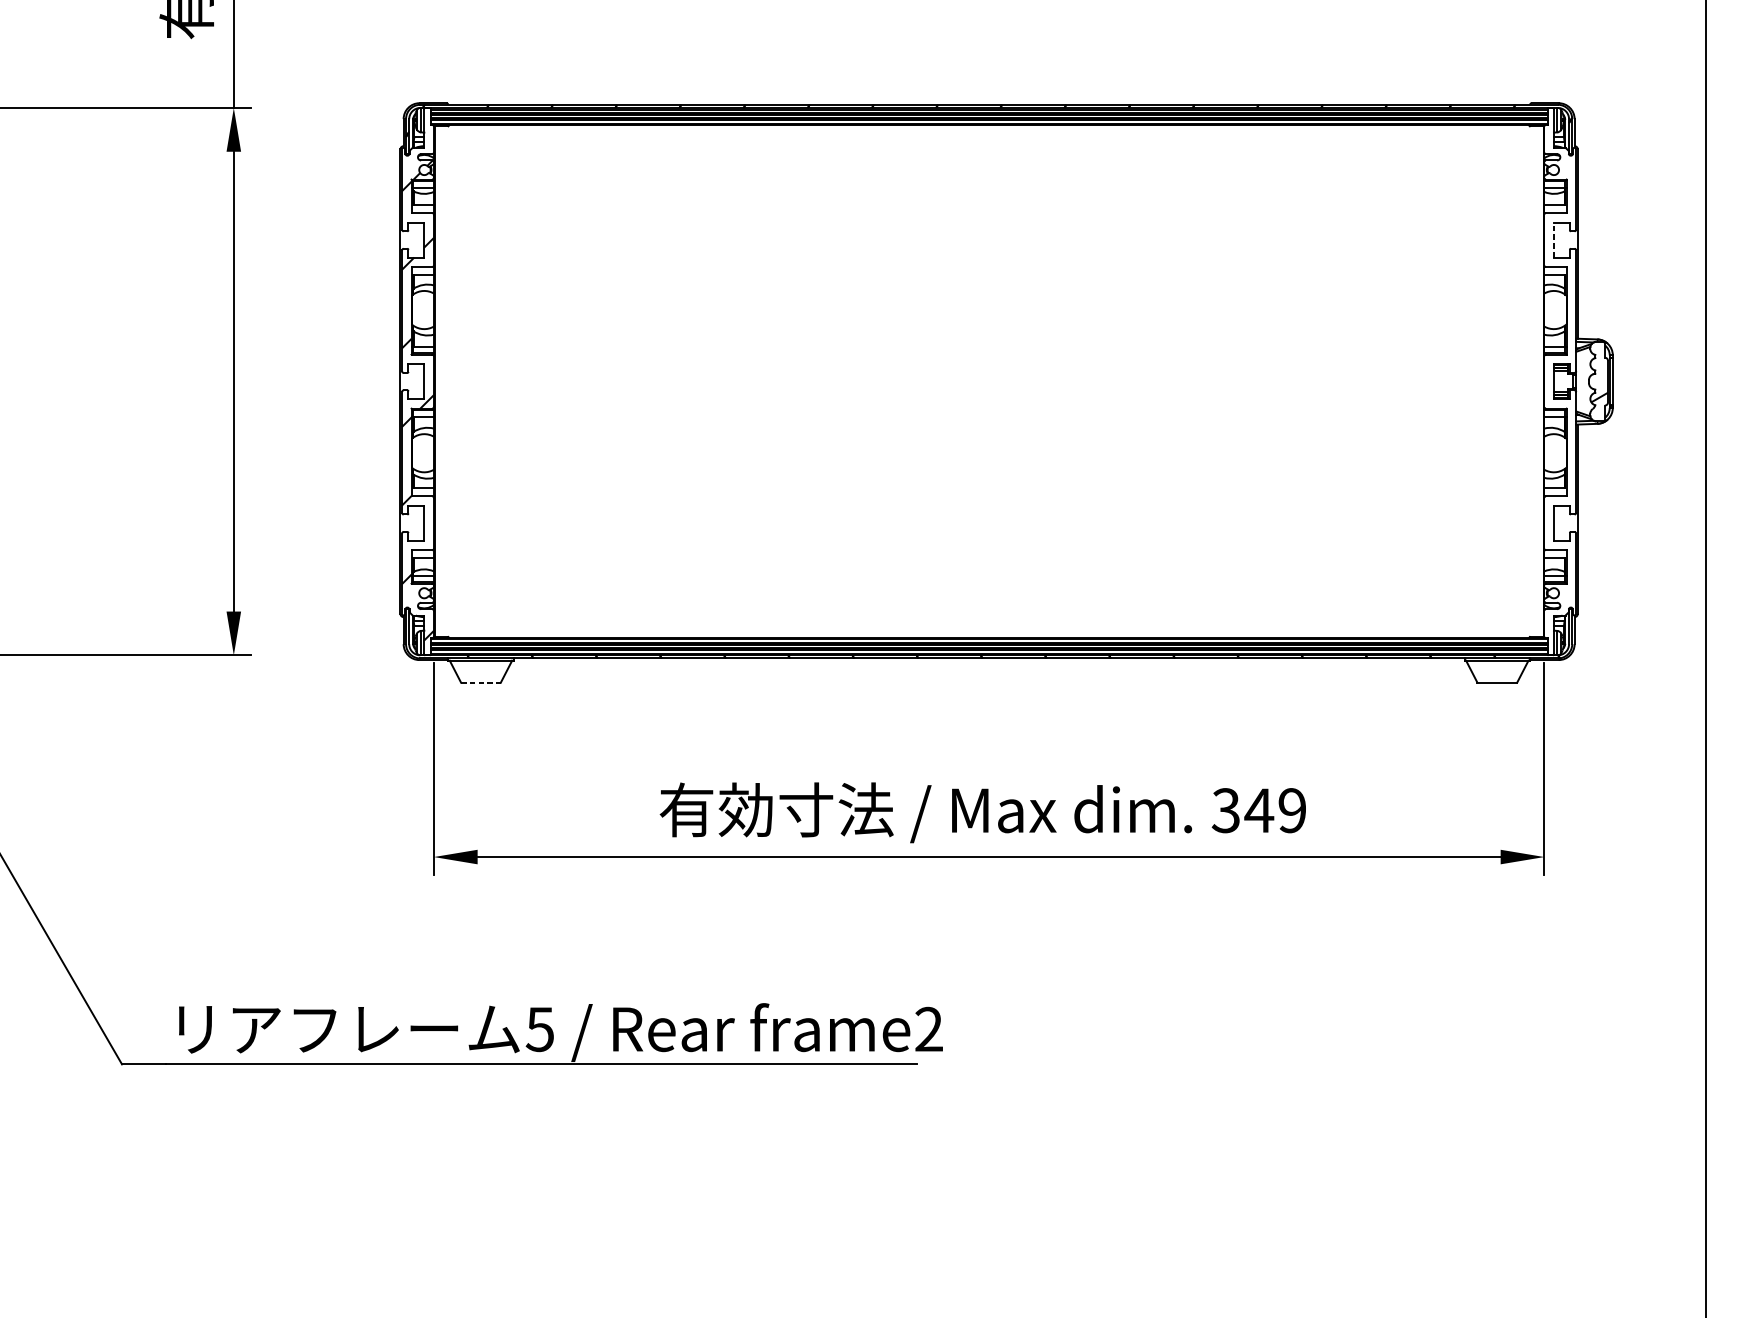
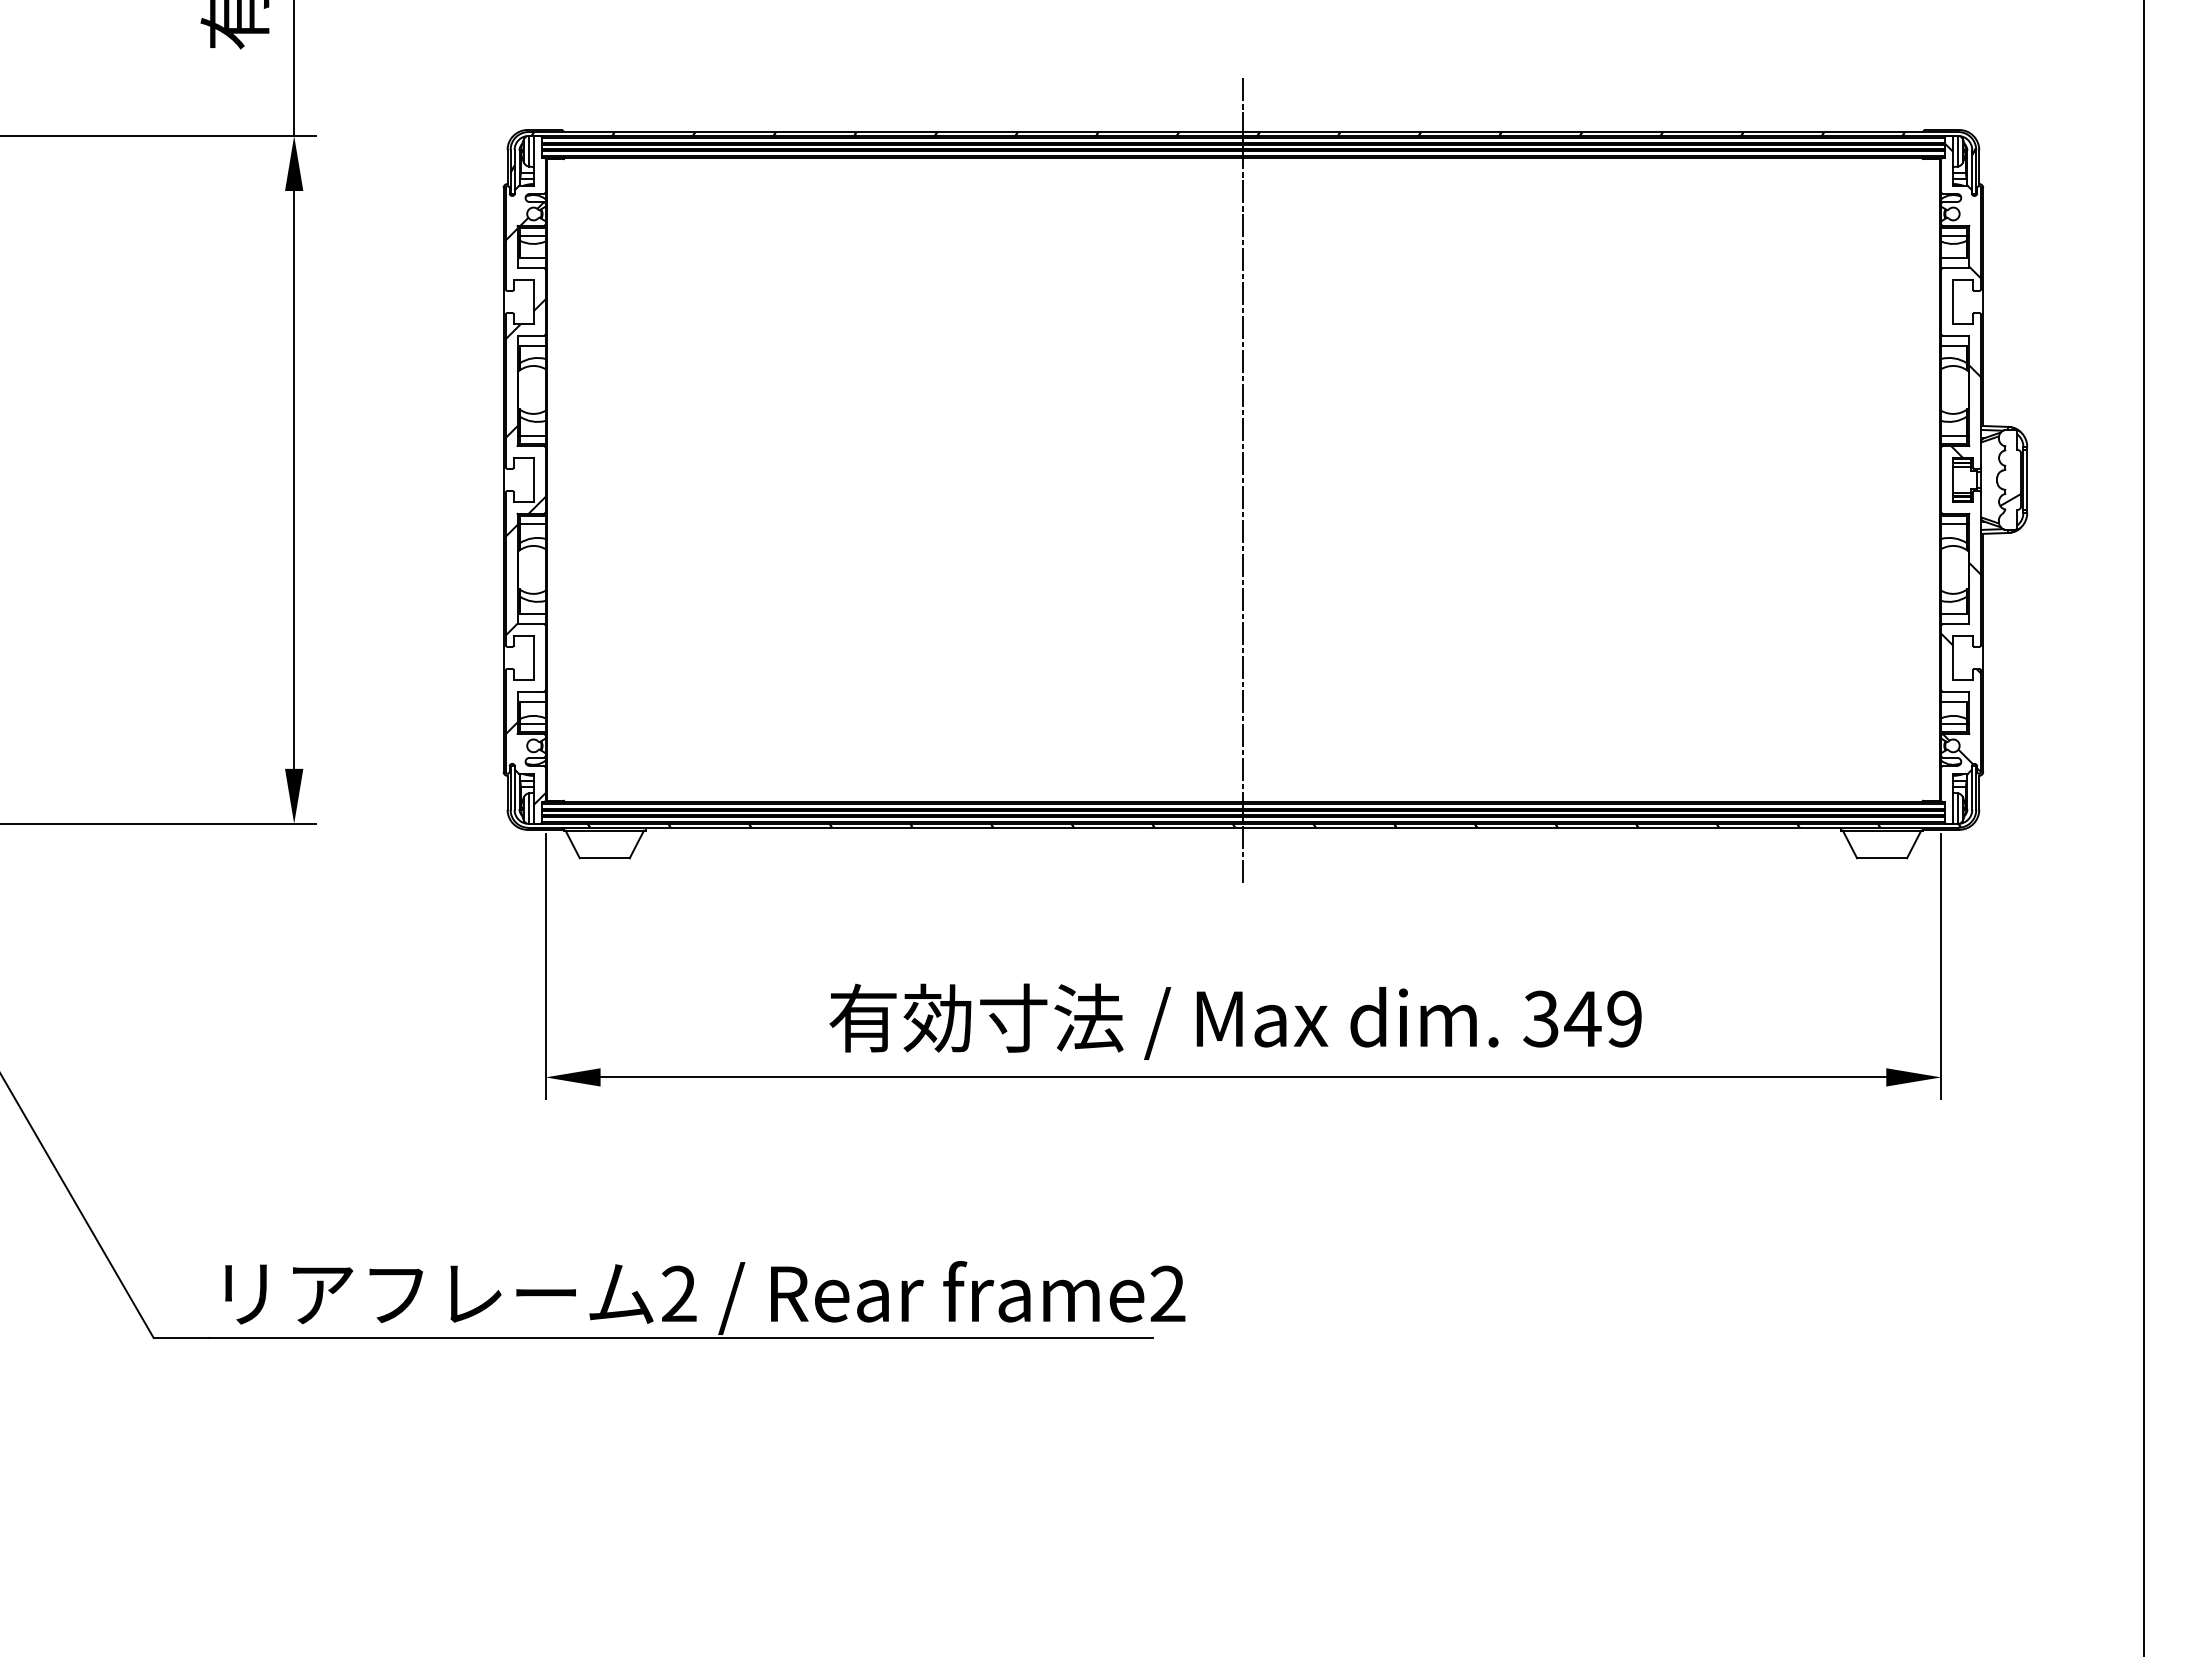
line: (1554, 239) -> (1953, 301), dashed -> solid
hatch: (1560, 363) -> (1961, 457), added
line: (989, 381) -> (1243, 479), added
line: (480, 682) -> (604, 858), dashed -> solid
text: (539, 1029) -> (678, 1293), 5 -> 2

